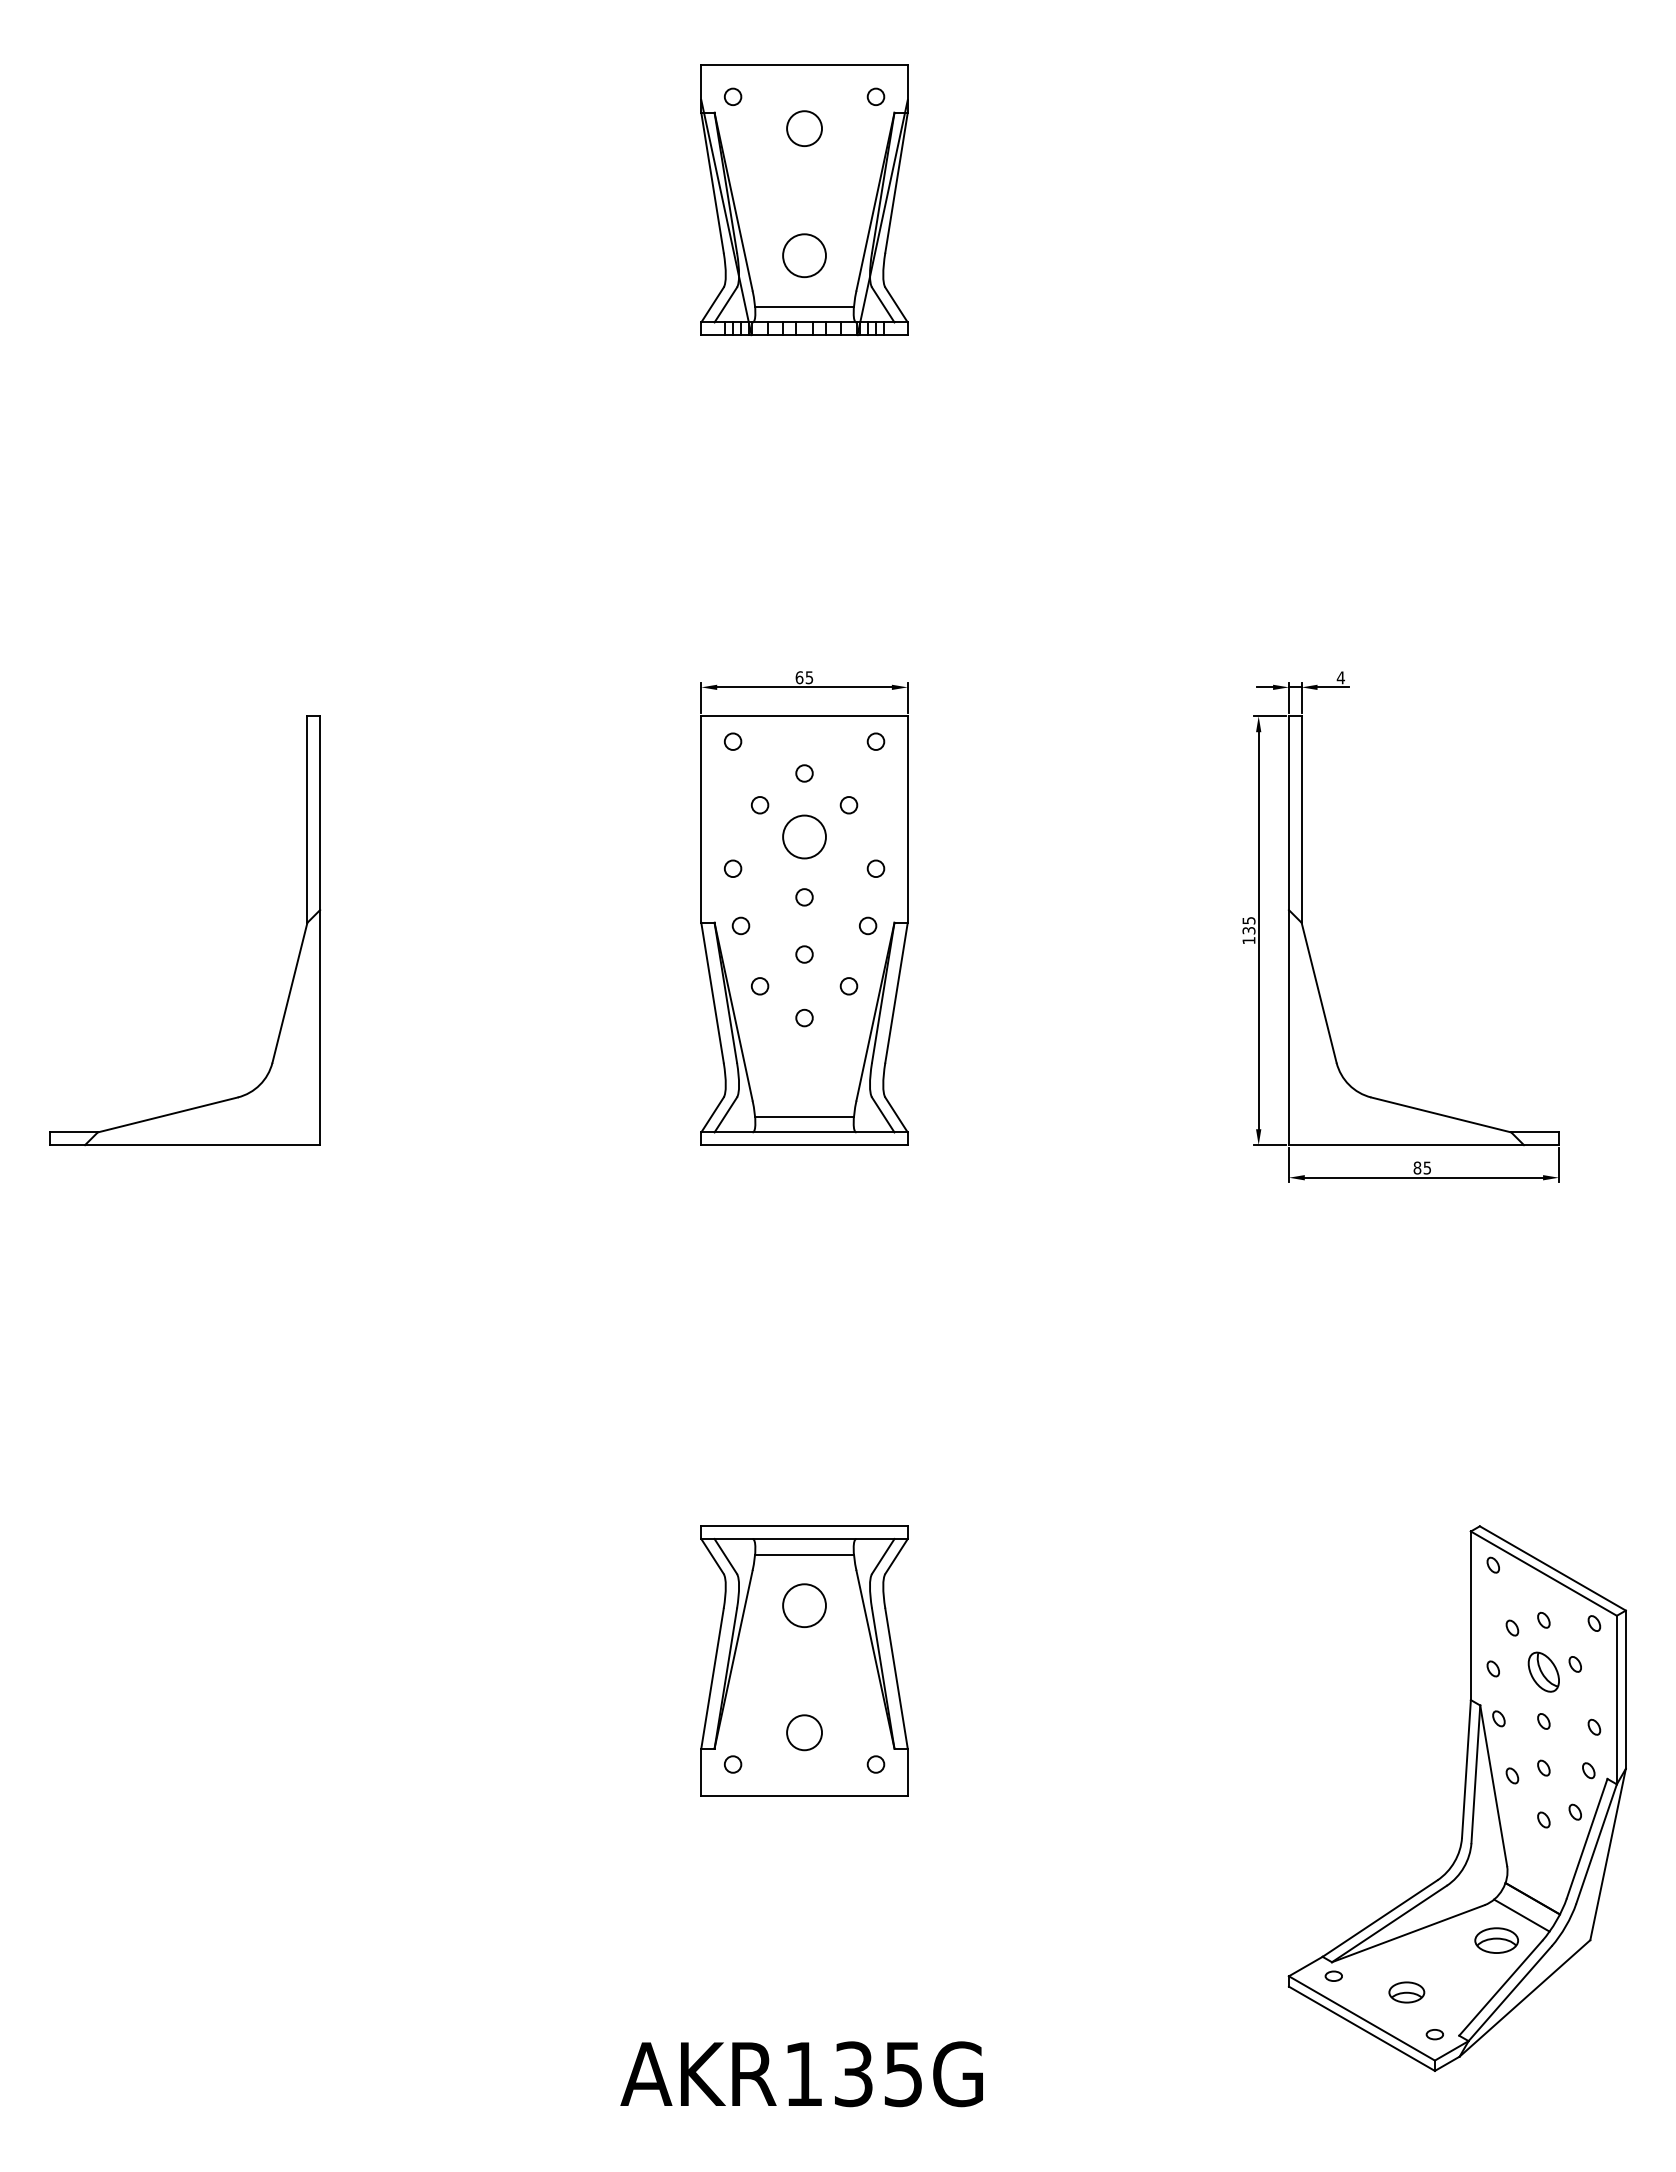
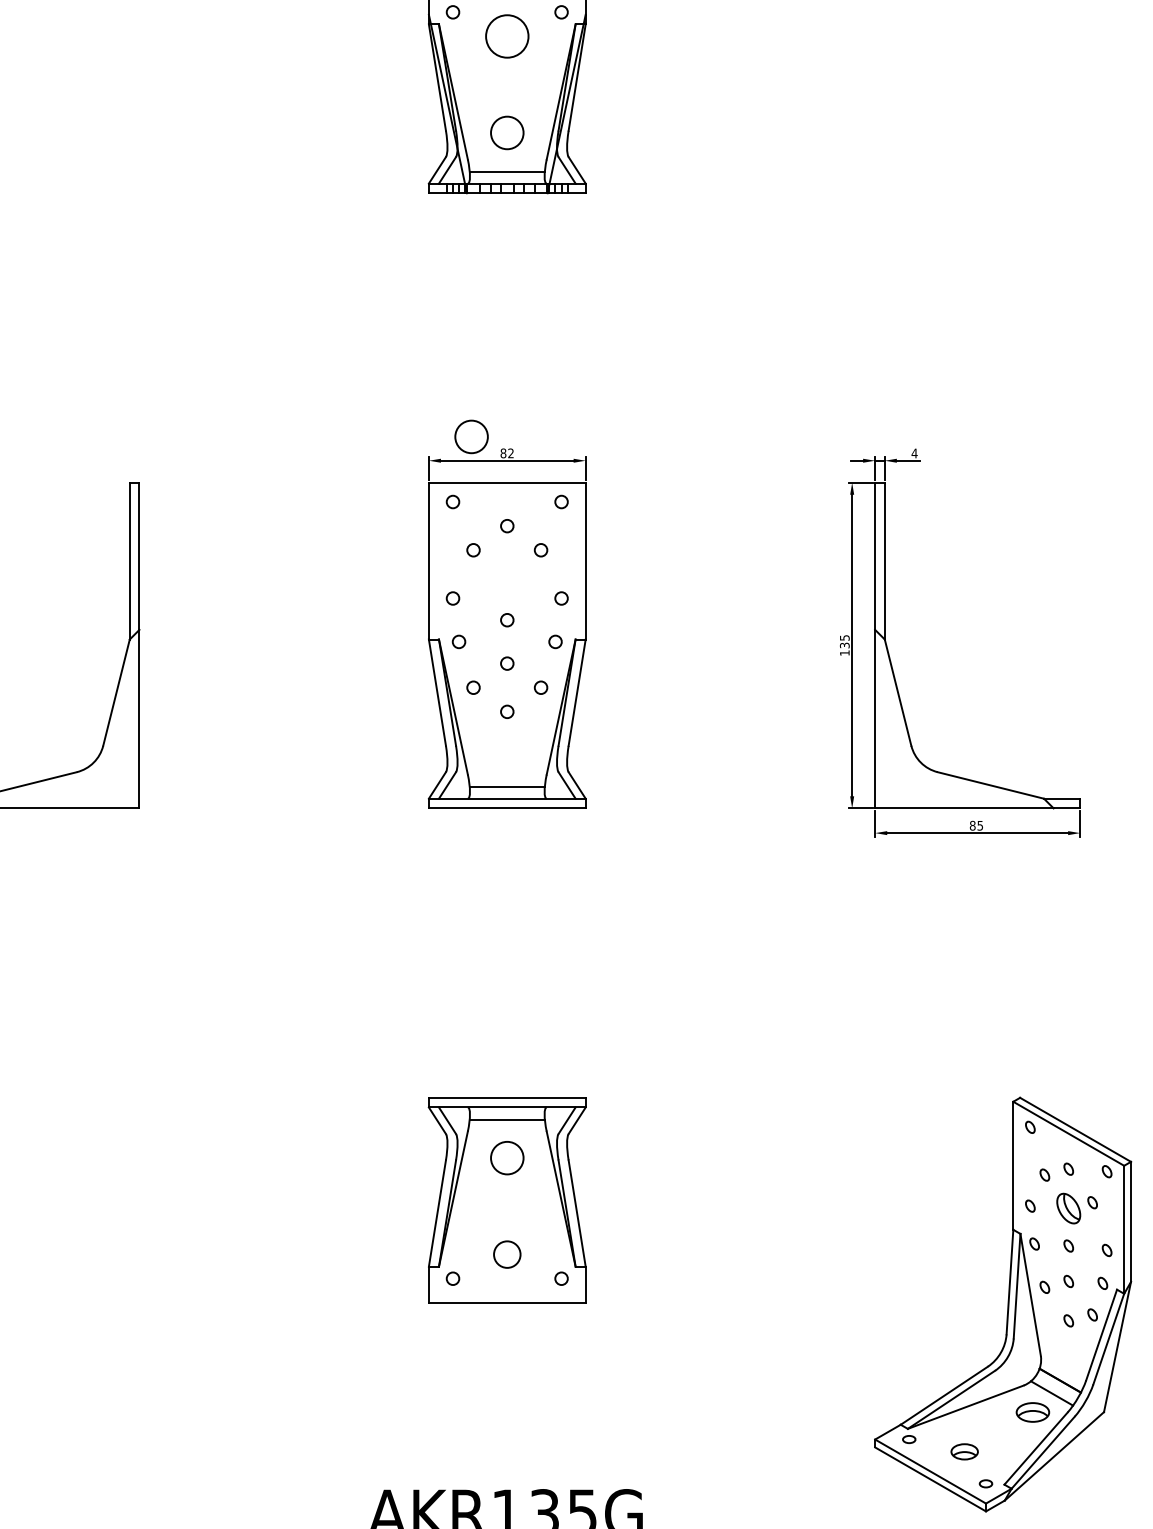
circle: (804, 128) -> (507, 36), size x1.6
text: (804, 677) -> (507, 453), 65 -> 82
circle: (804, 836) -> (471, 436), moved

